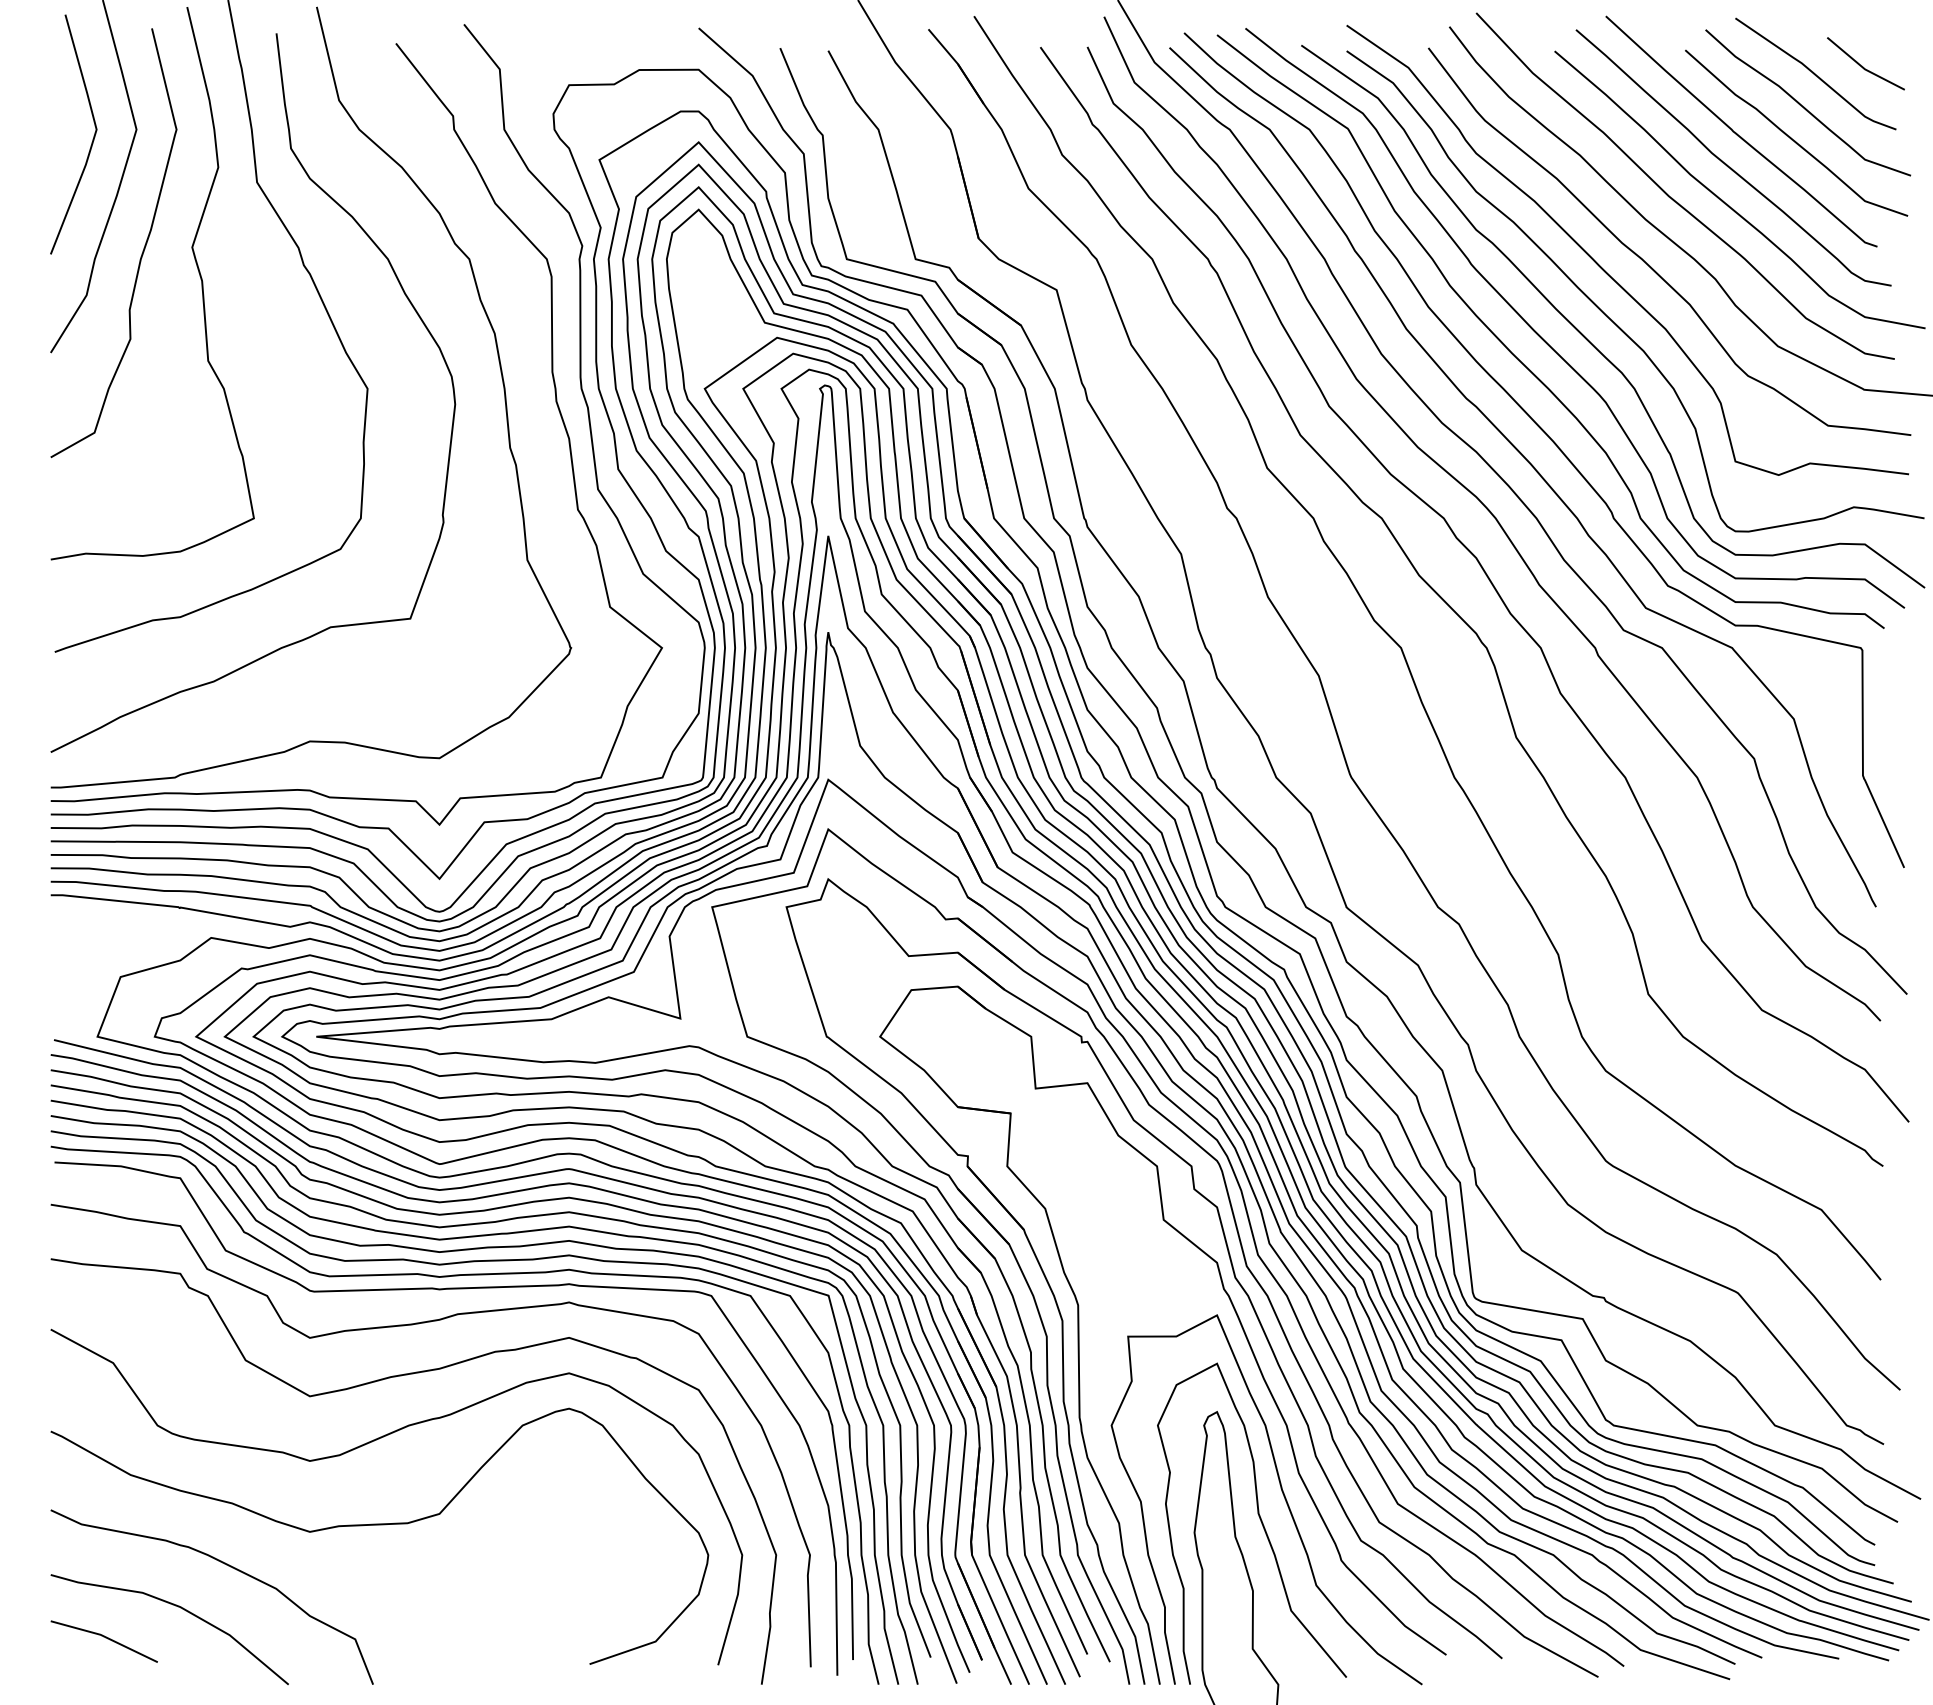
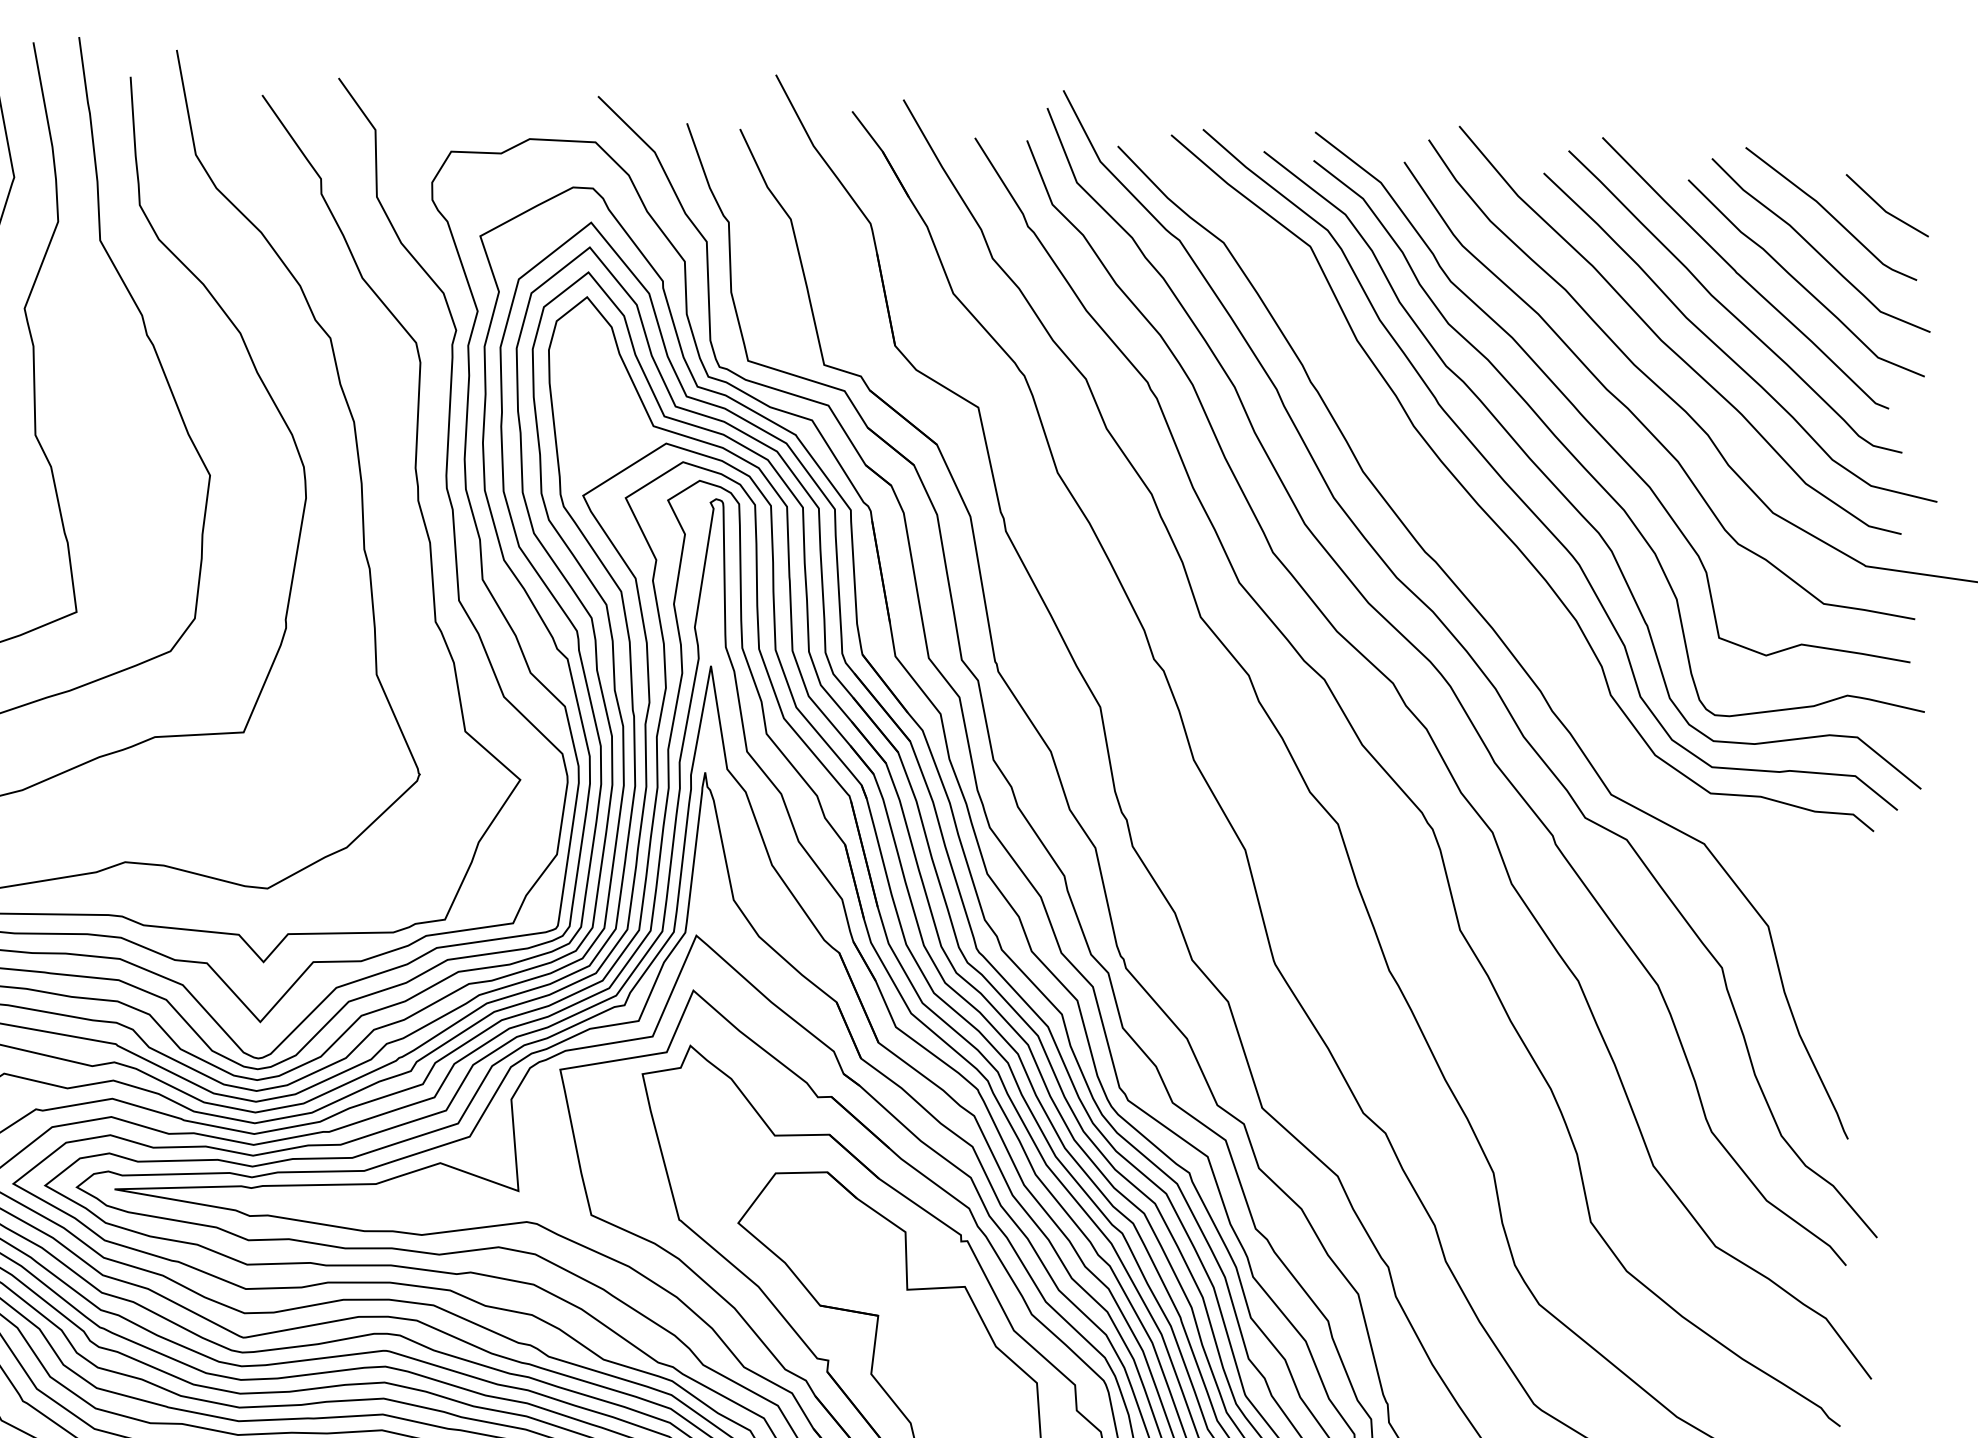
curve: (1552, 442) -> (1517, 605), removed

